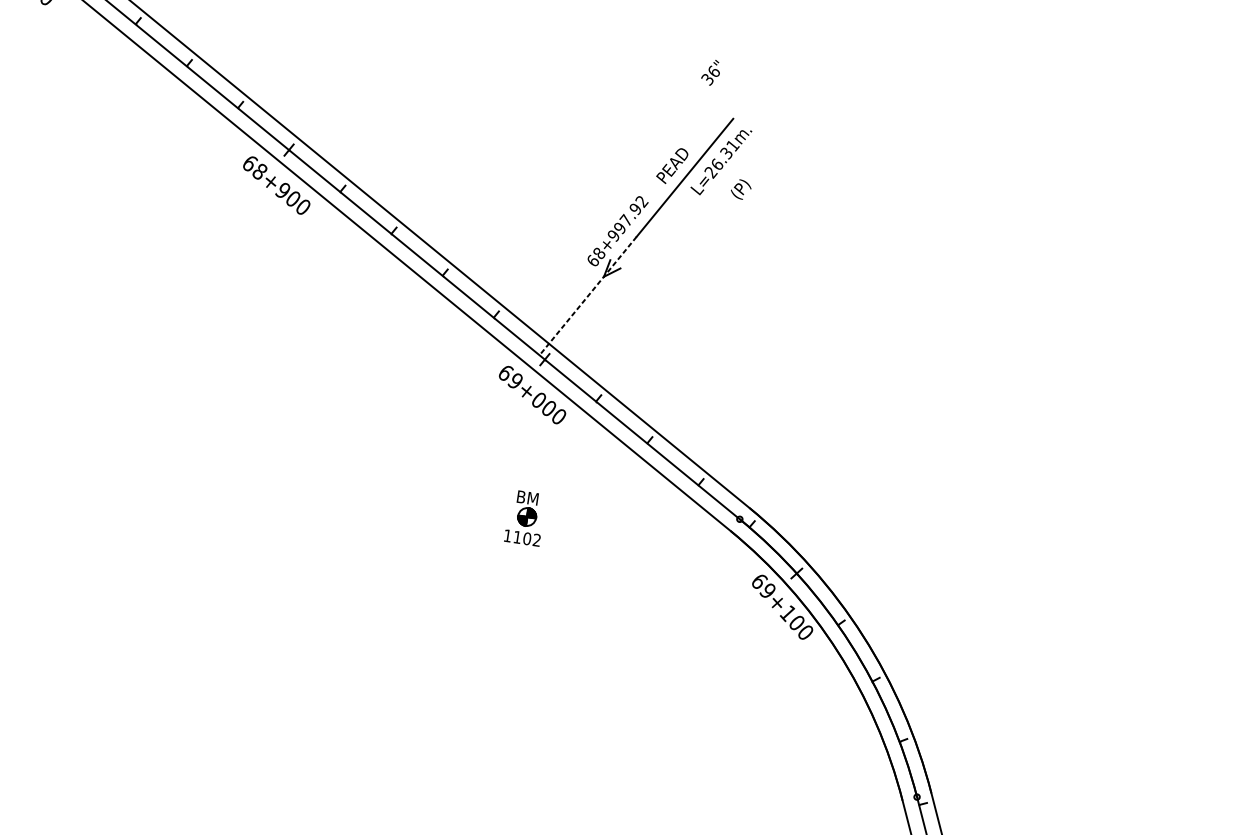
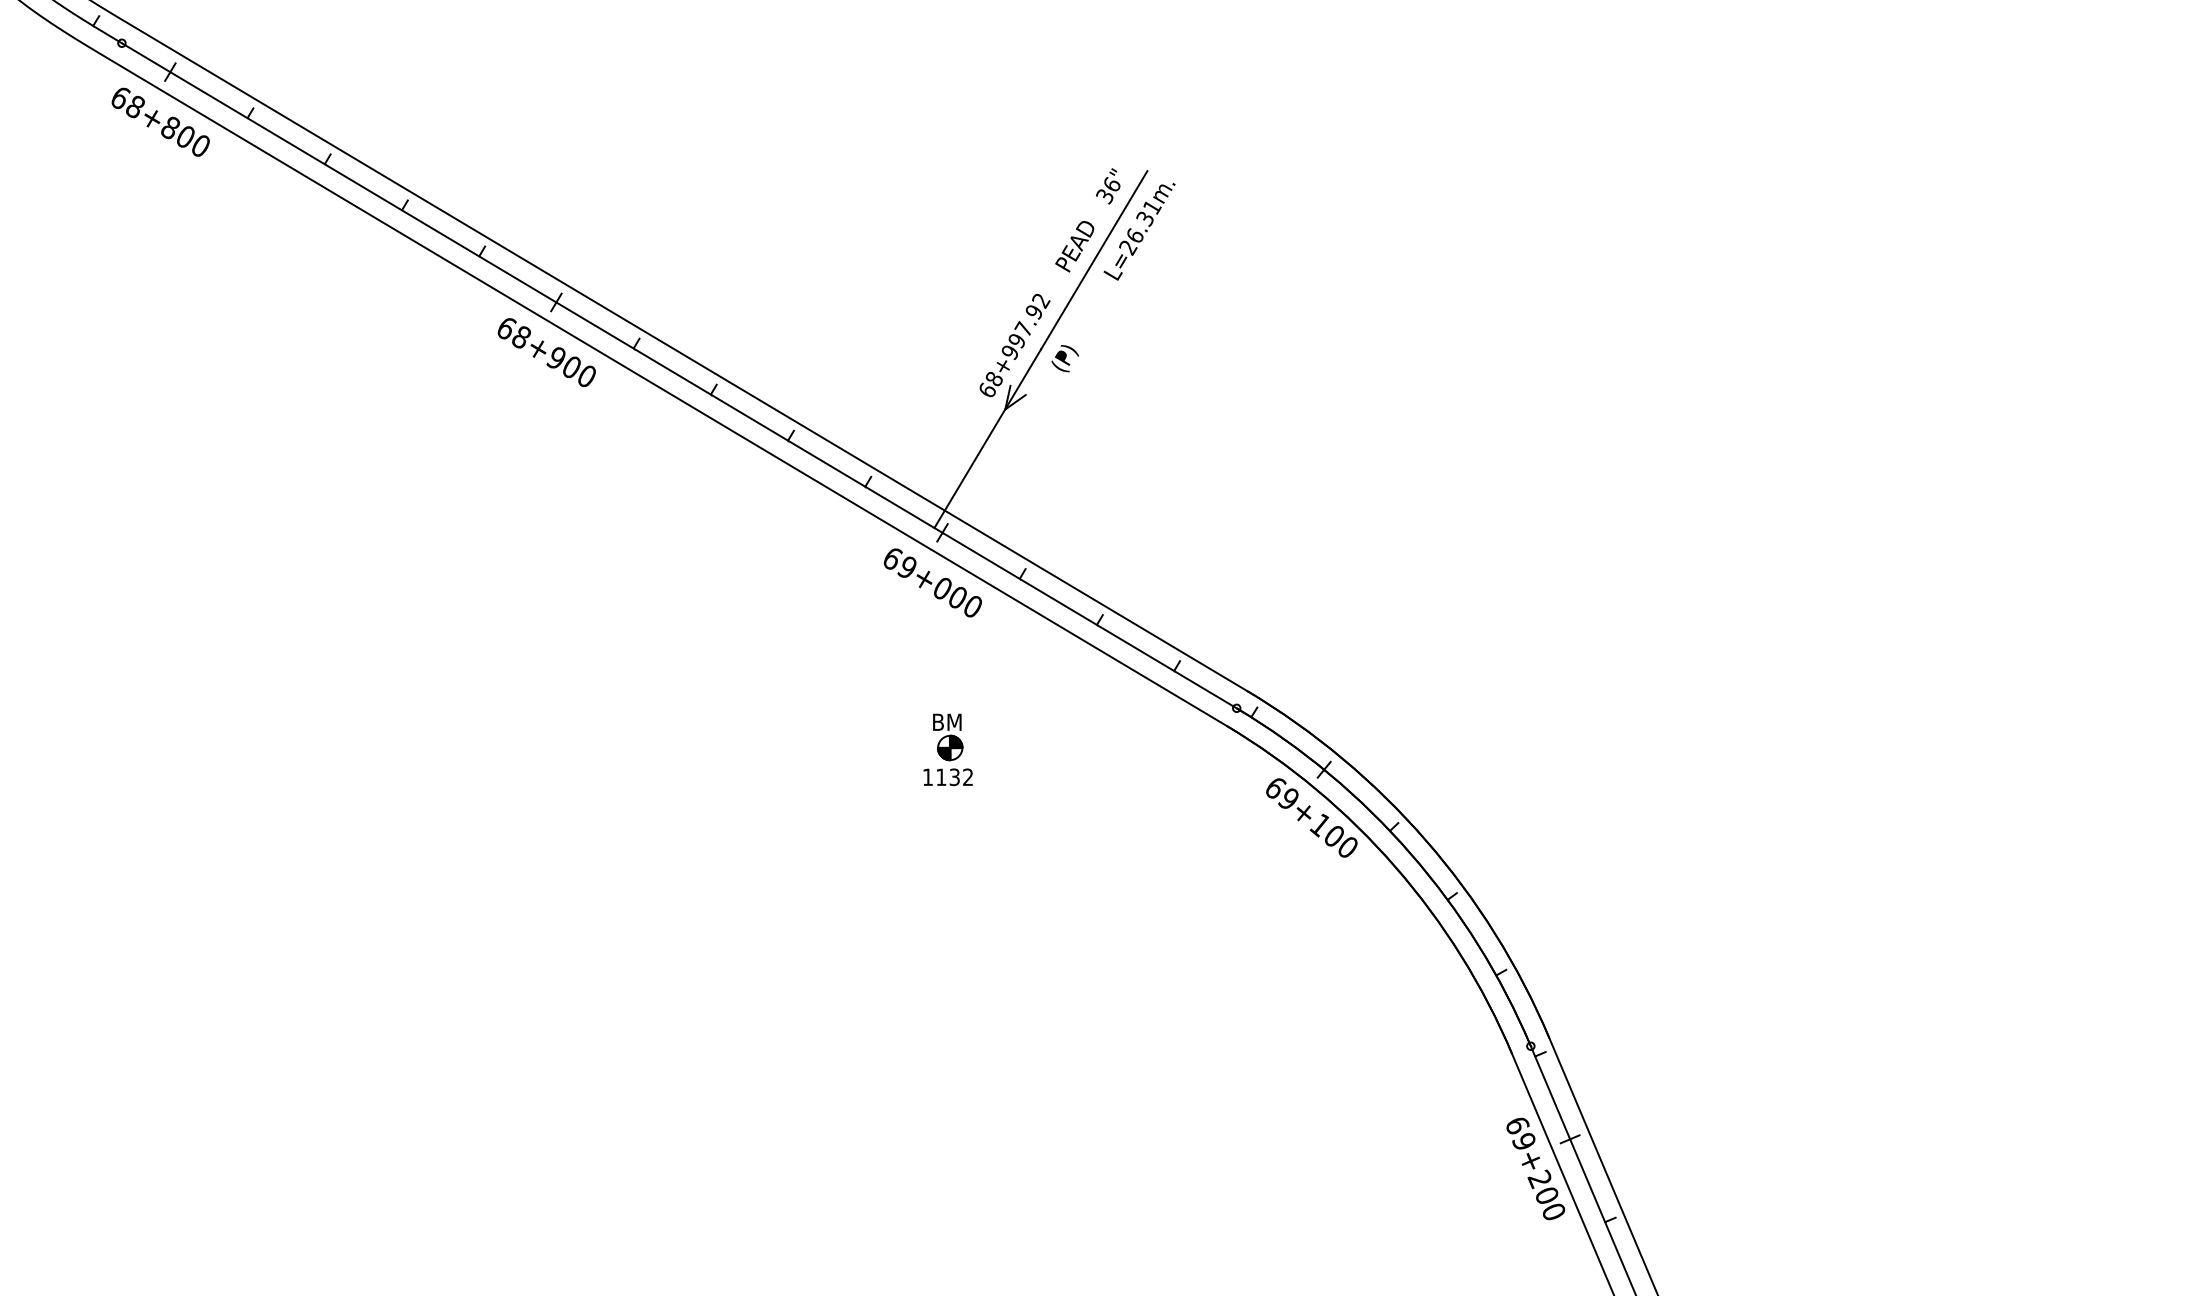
text: (711, 72) -> (1108, 186), moved
text: (740, 189) -> (1064, 358), moved
line: (587, 296) -> (987, 439), dashed -> solid
text: (527, 538) -> (954, 777), 1102 -> 1132

